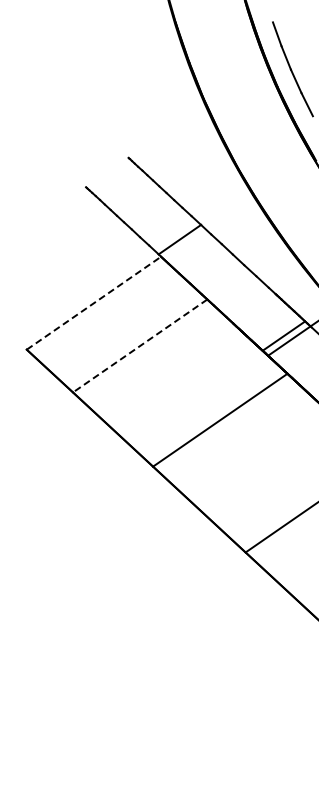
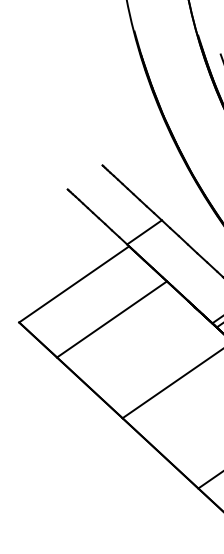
line: (93, 303) -> (73, 284), dashed -> solid
line: (140, 345) -> (112, 319), dashed -> solid

